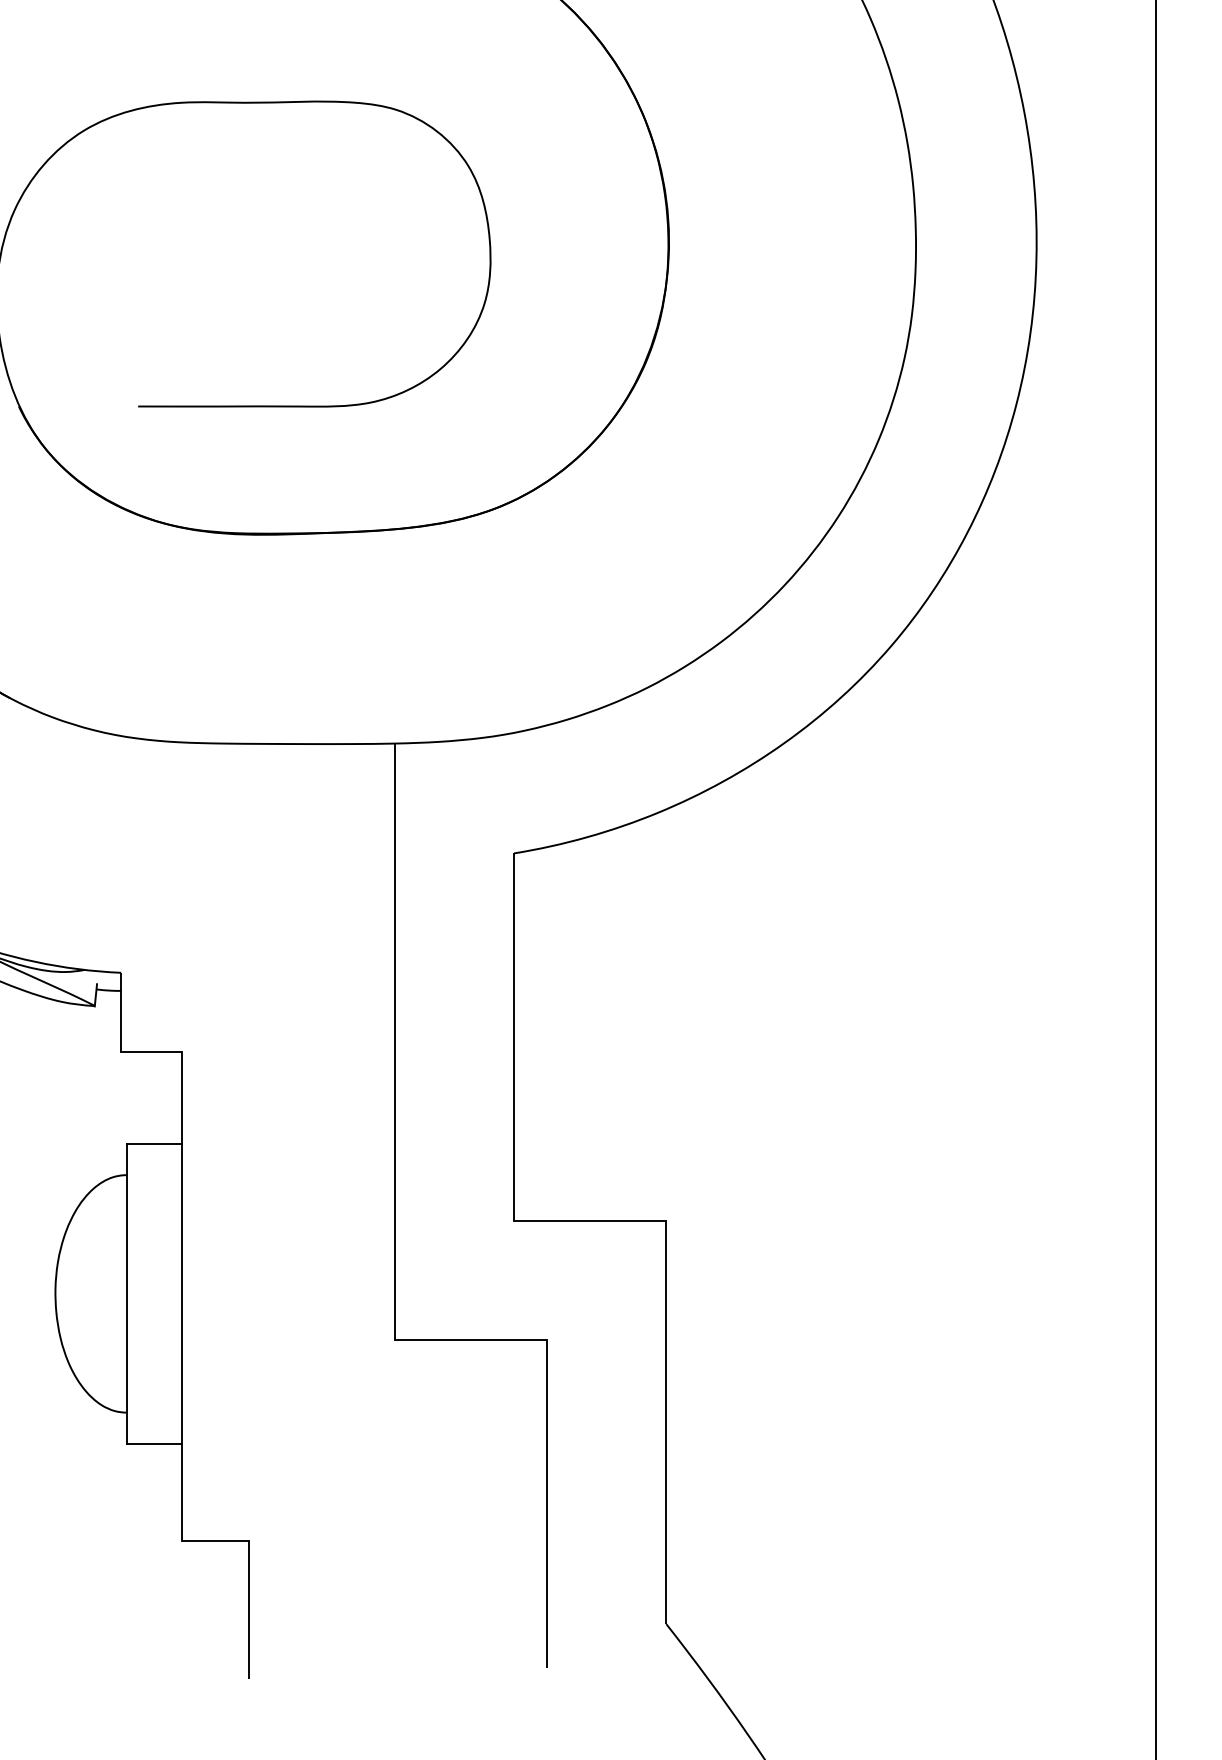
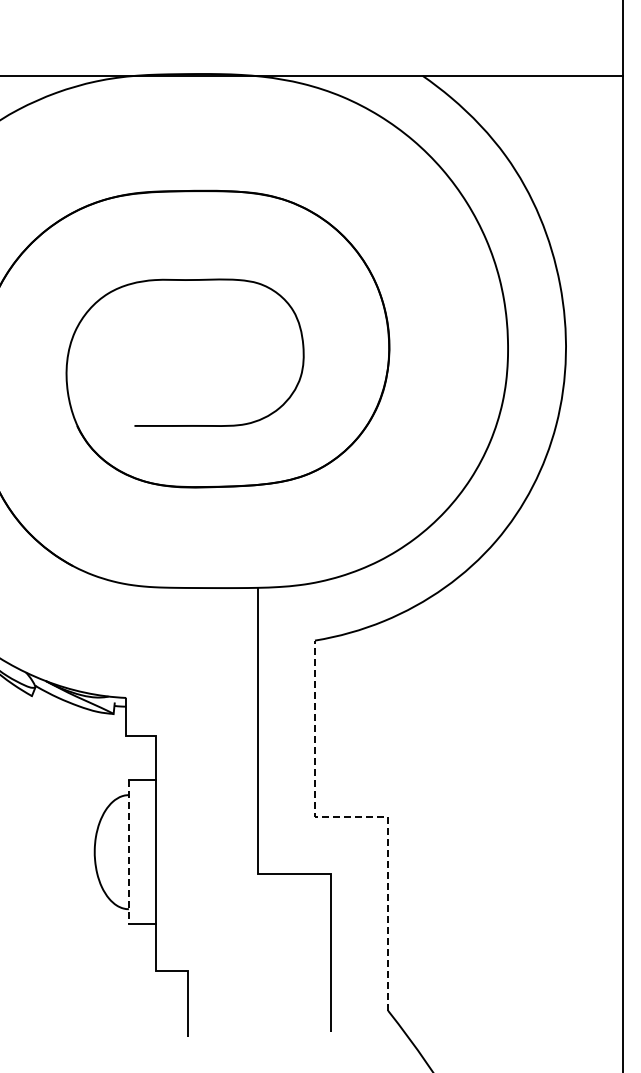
line: (606, 1219) -> (359, 816), solid -> dashed
line: (125, 1294) -> (128, 852), solid -> dashed

